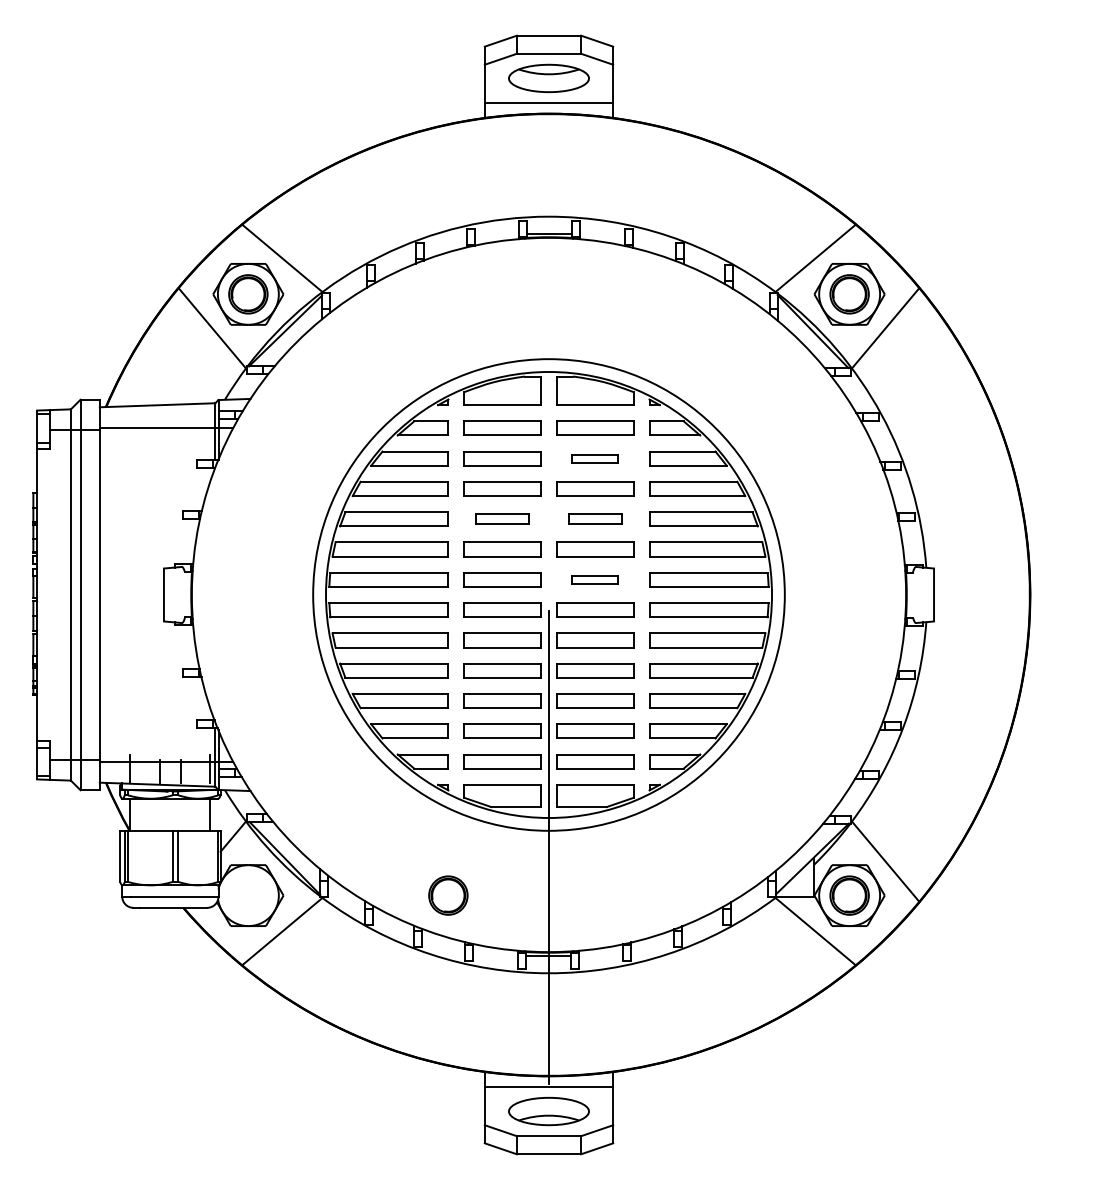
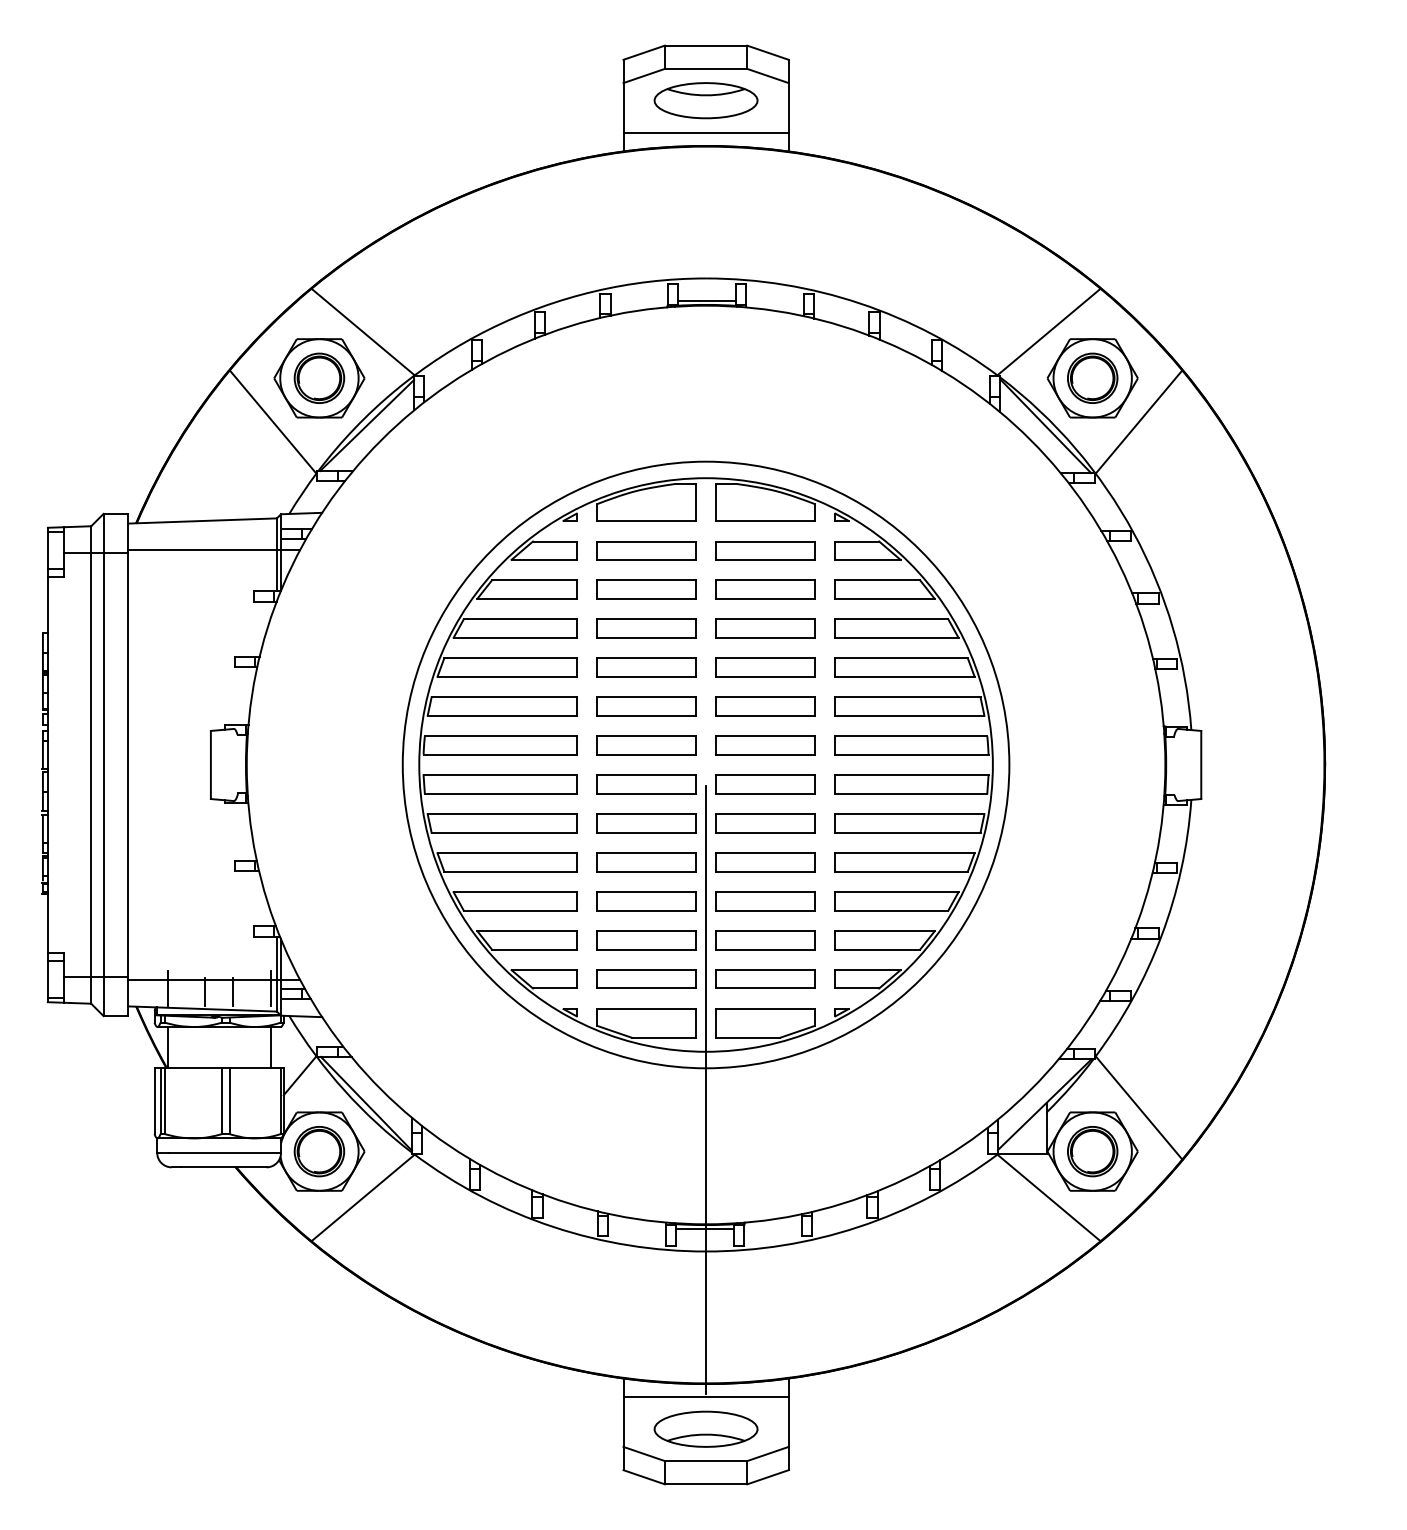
part: (595, 458) -> (765, 589), size x1.67
part: (502, 518) -> (646, 666), size x1.43
part: (595, 518) -> (765, 666), size x1.43
part: (595, 579) -> (765, 745), size x1.67
part: (448, 895) -> (319, 1151), moved

